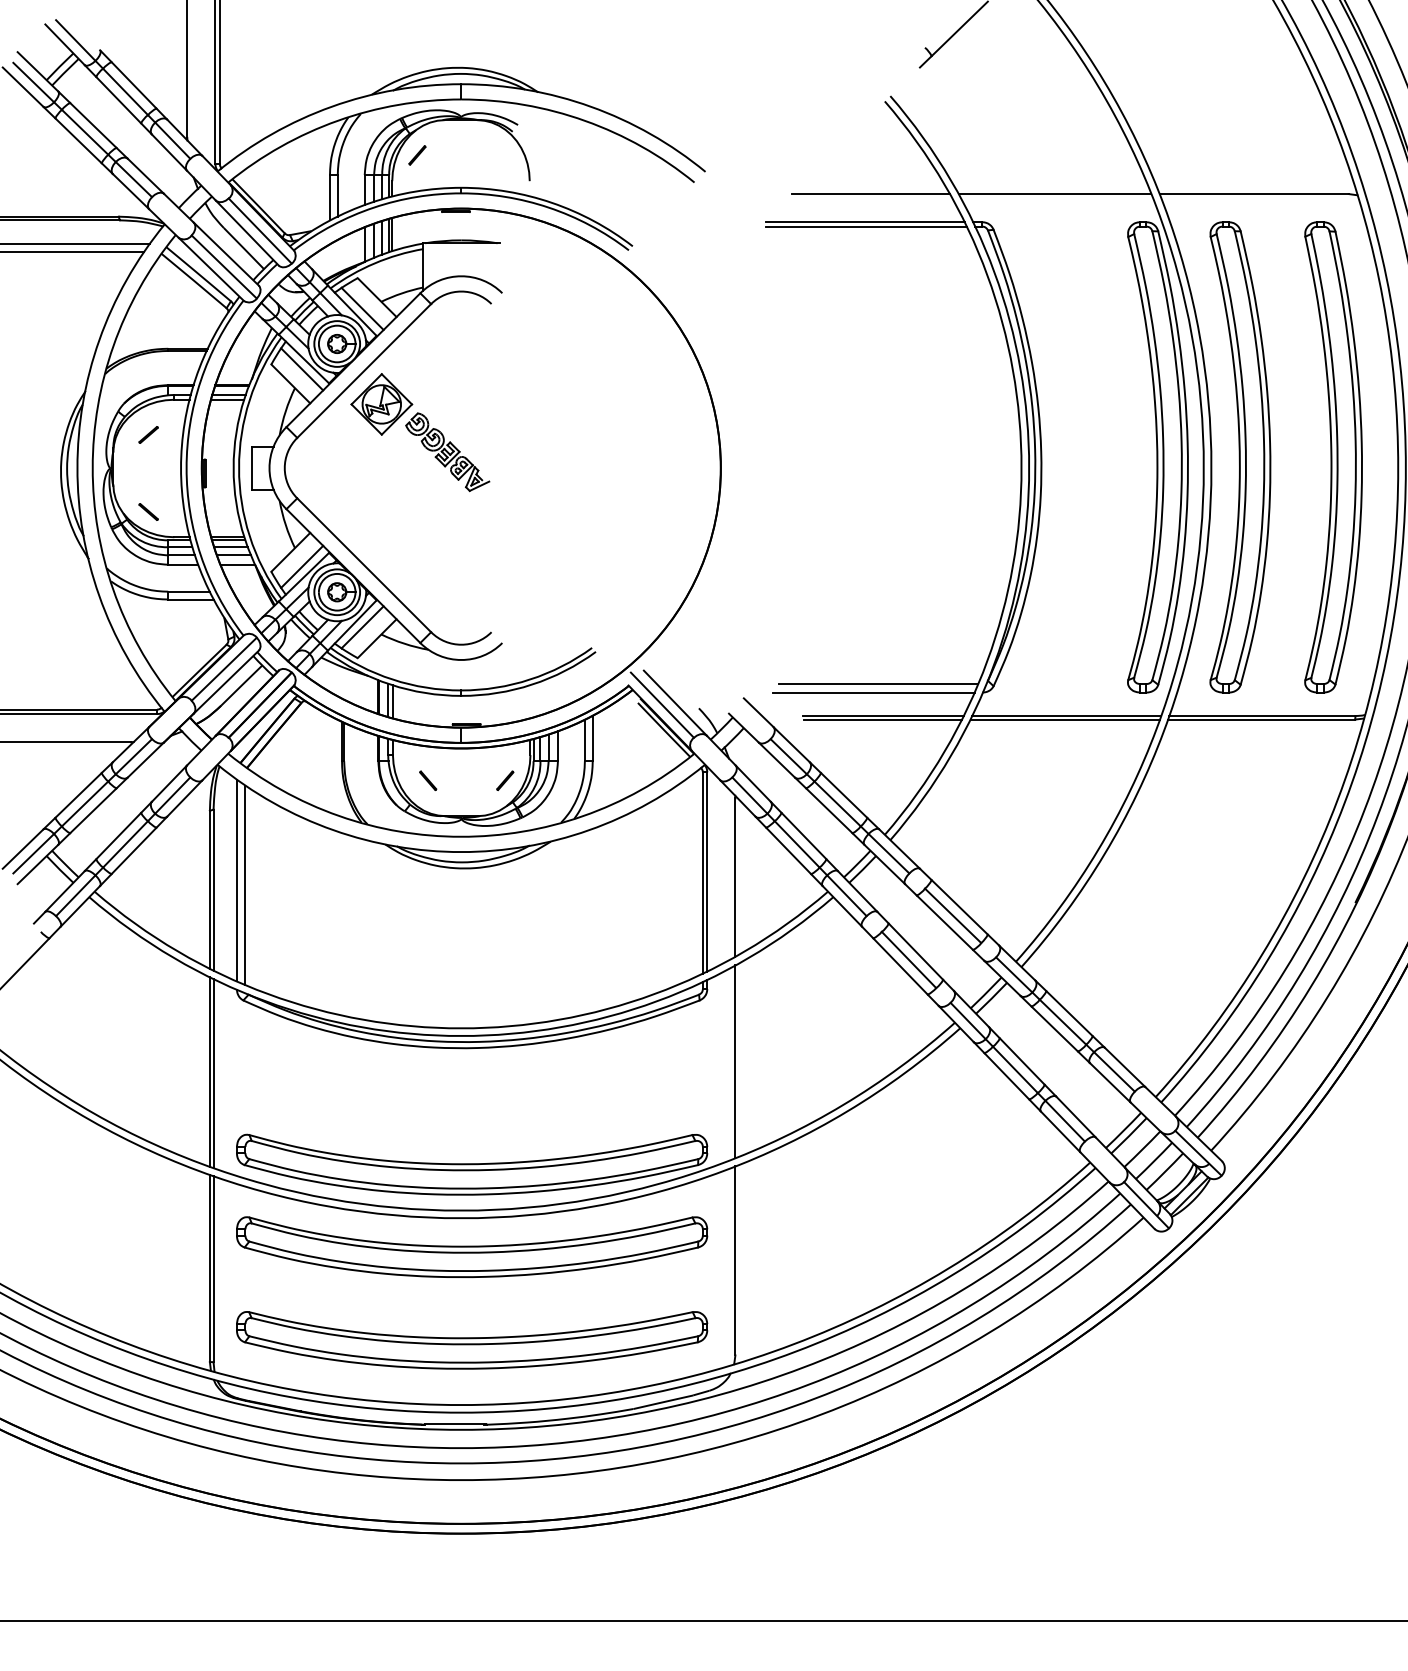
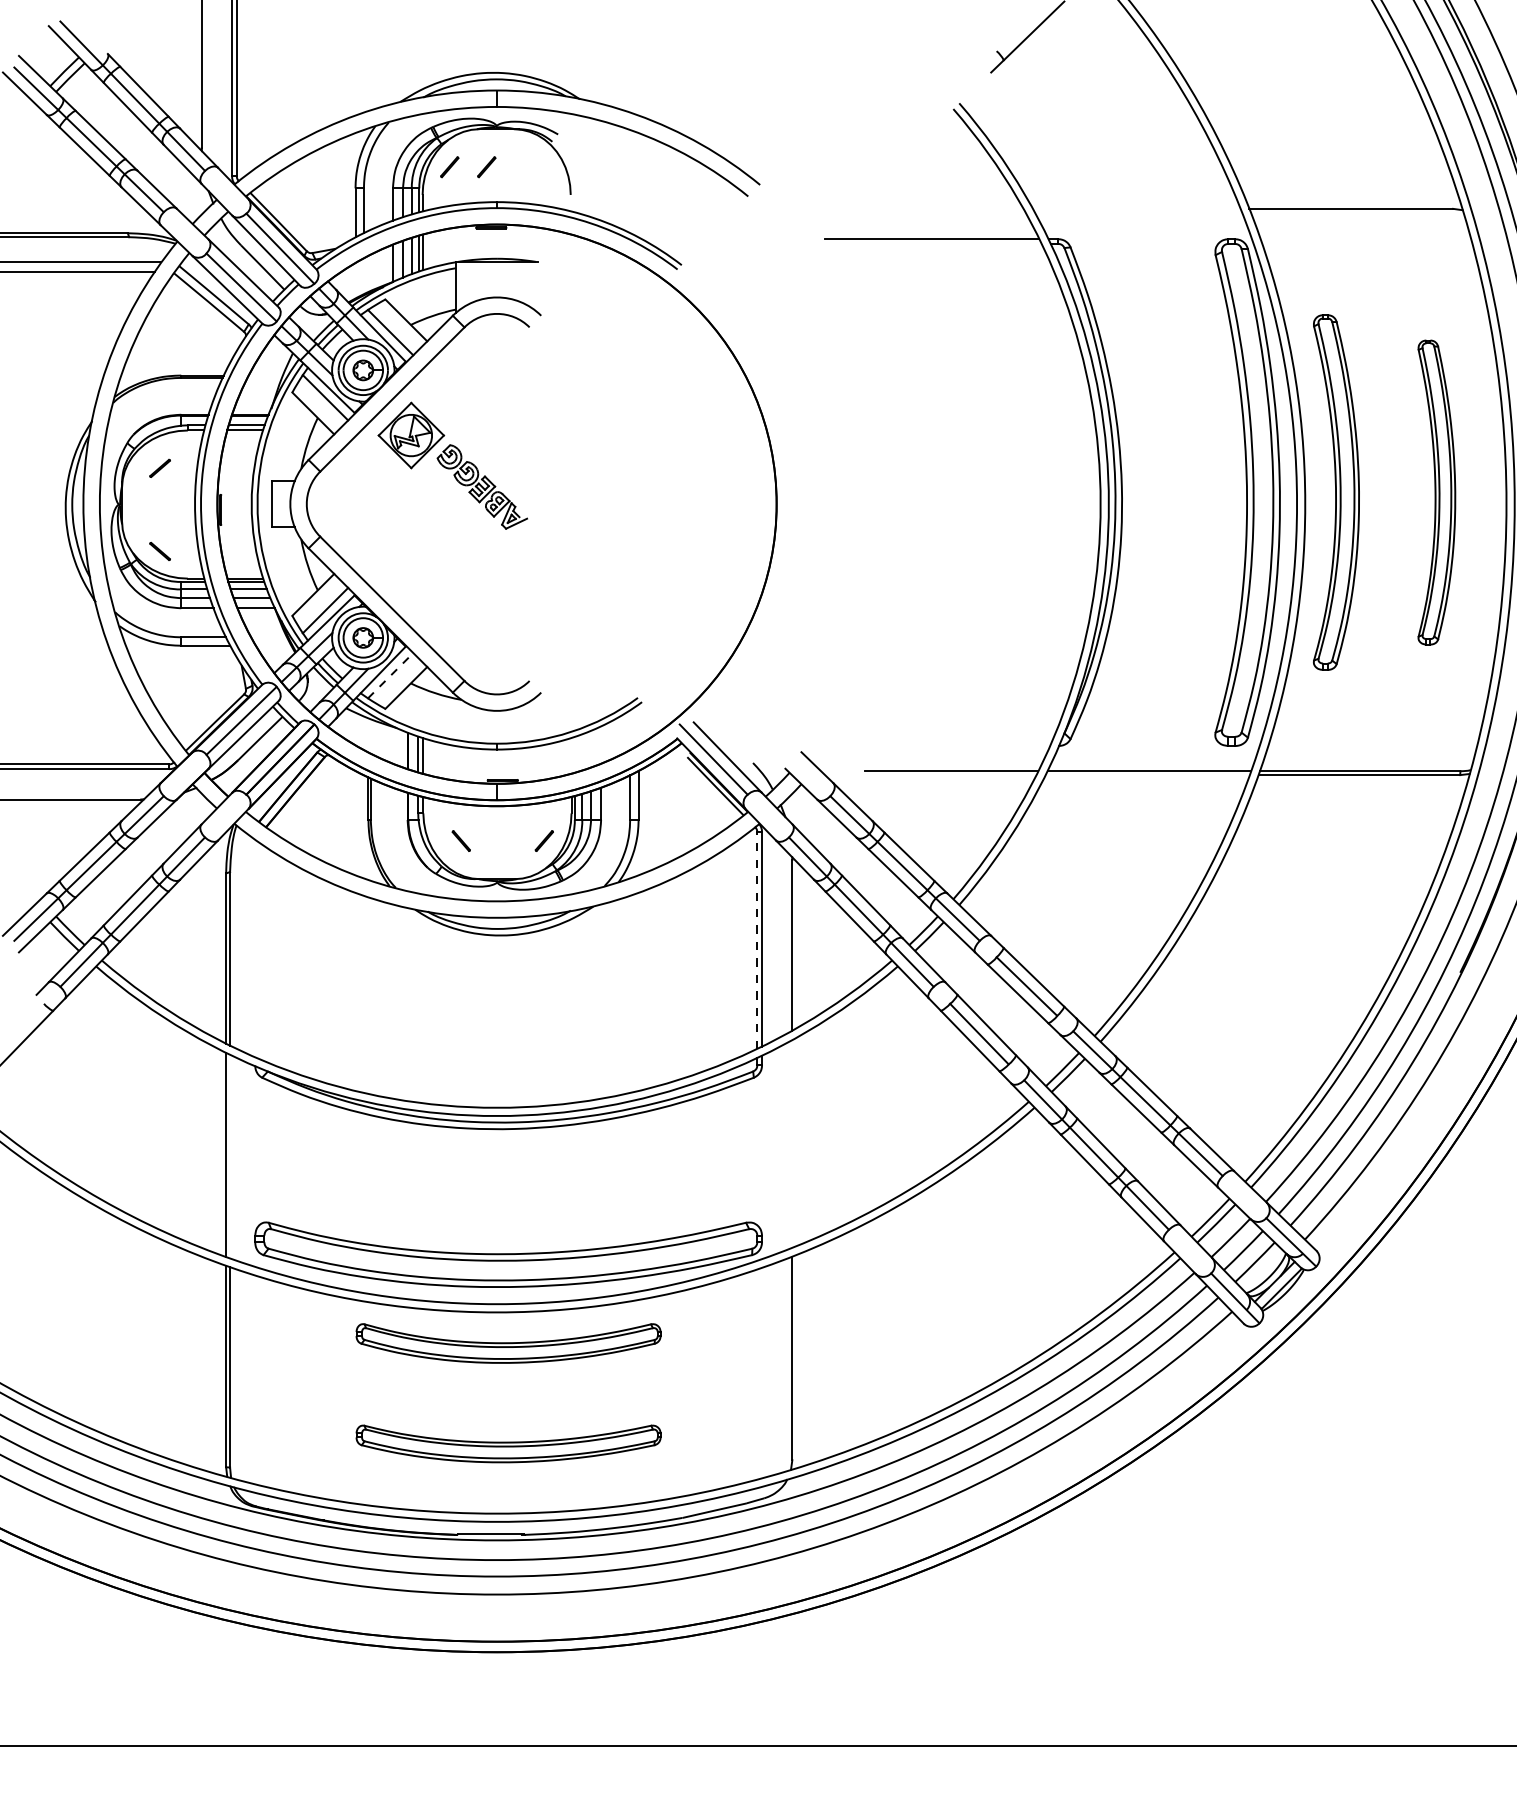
line: (451, 155) -> (486, 167), added
line: (870, 193) -> (937, 208), removed
line: (1054, 193) -> (1136, 208), removed
line: (865, 226) -> (932, 243), removed
part: (1240, 457) -> (1336, 492), size x0.7
part: (1333, 457) -> (1436, 492), size x0.6
line: (363, 627) -> (391, 675), solid -> dashed
line: (878, 683) -> (946, 736), removed
line: (873, 693) -> (941, 746), removed
line: (883, 719) -> (951, 775), removed
line: (1065, 719) -> (1147, 775), removed
line: (703, 872) -> (757, 939), solid -> dashed
line: (237, 880) -> (255, 948), removed
line: (245, 885) -> (264, 953), removed
line: (735, 1061) -> (792, 1143), removed
line: (213, 1073) -> (230, 1156), removed
part: (471, 1247) -> (508, 1343), size x0.6
part: (471, 1339) -> (508, 1443), size x0.6

